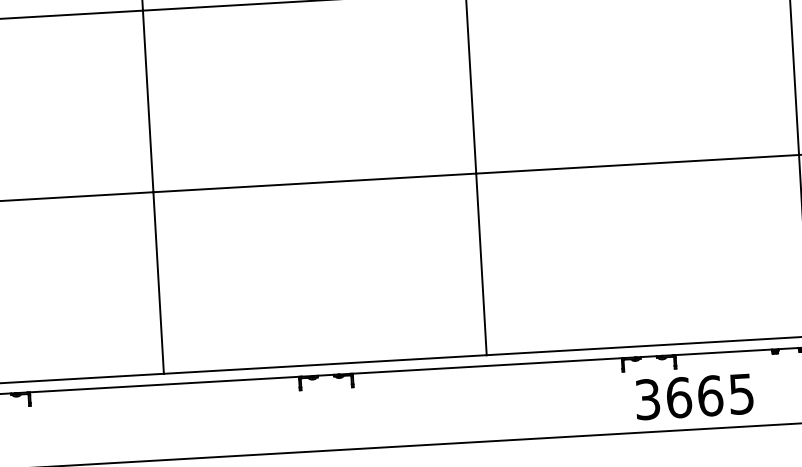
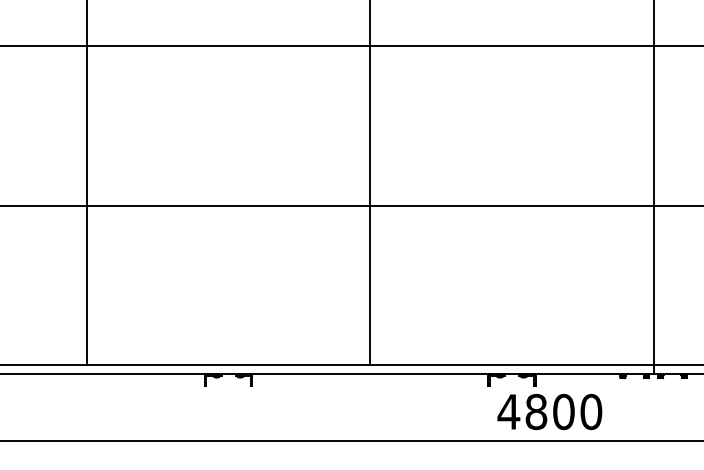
text: (693, 396) -> (549, 411), 3665 -> 4800

